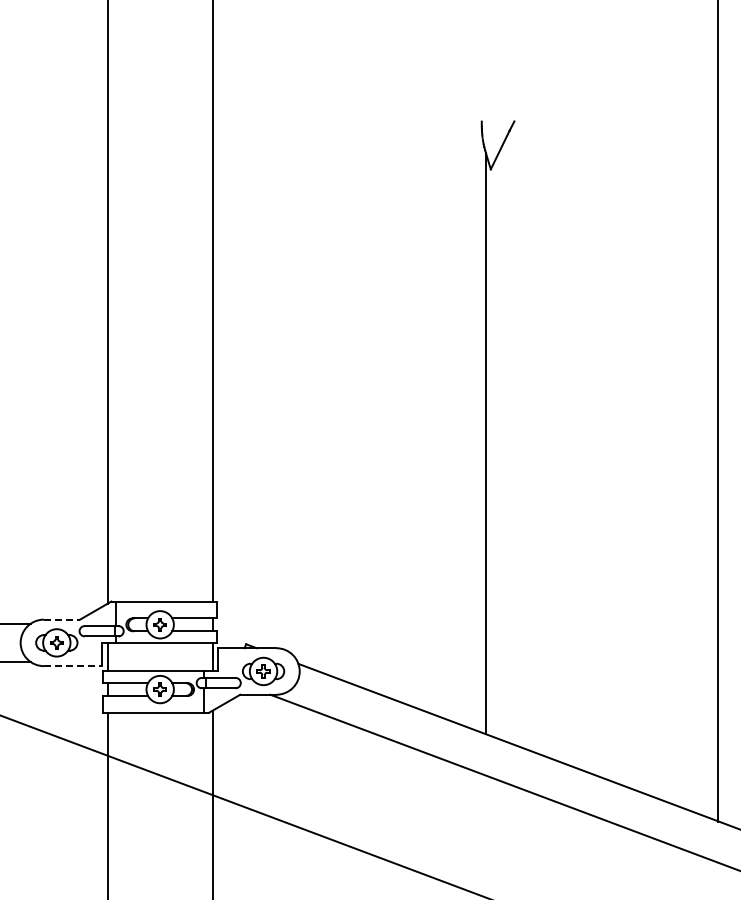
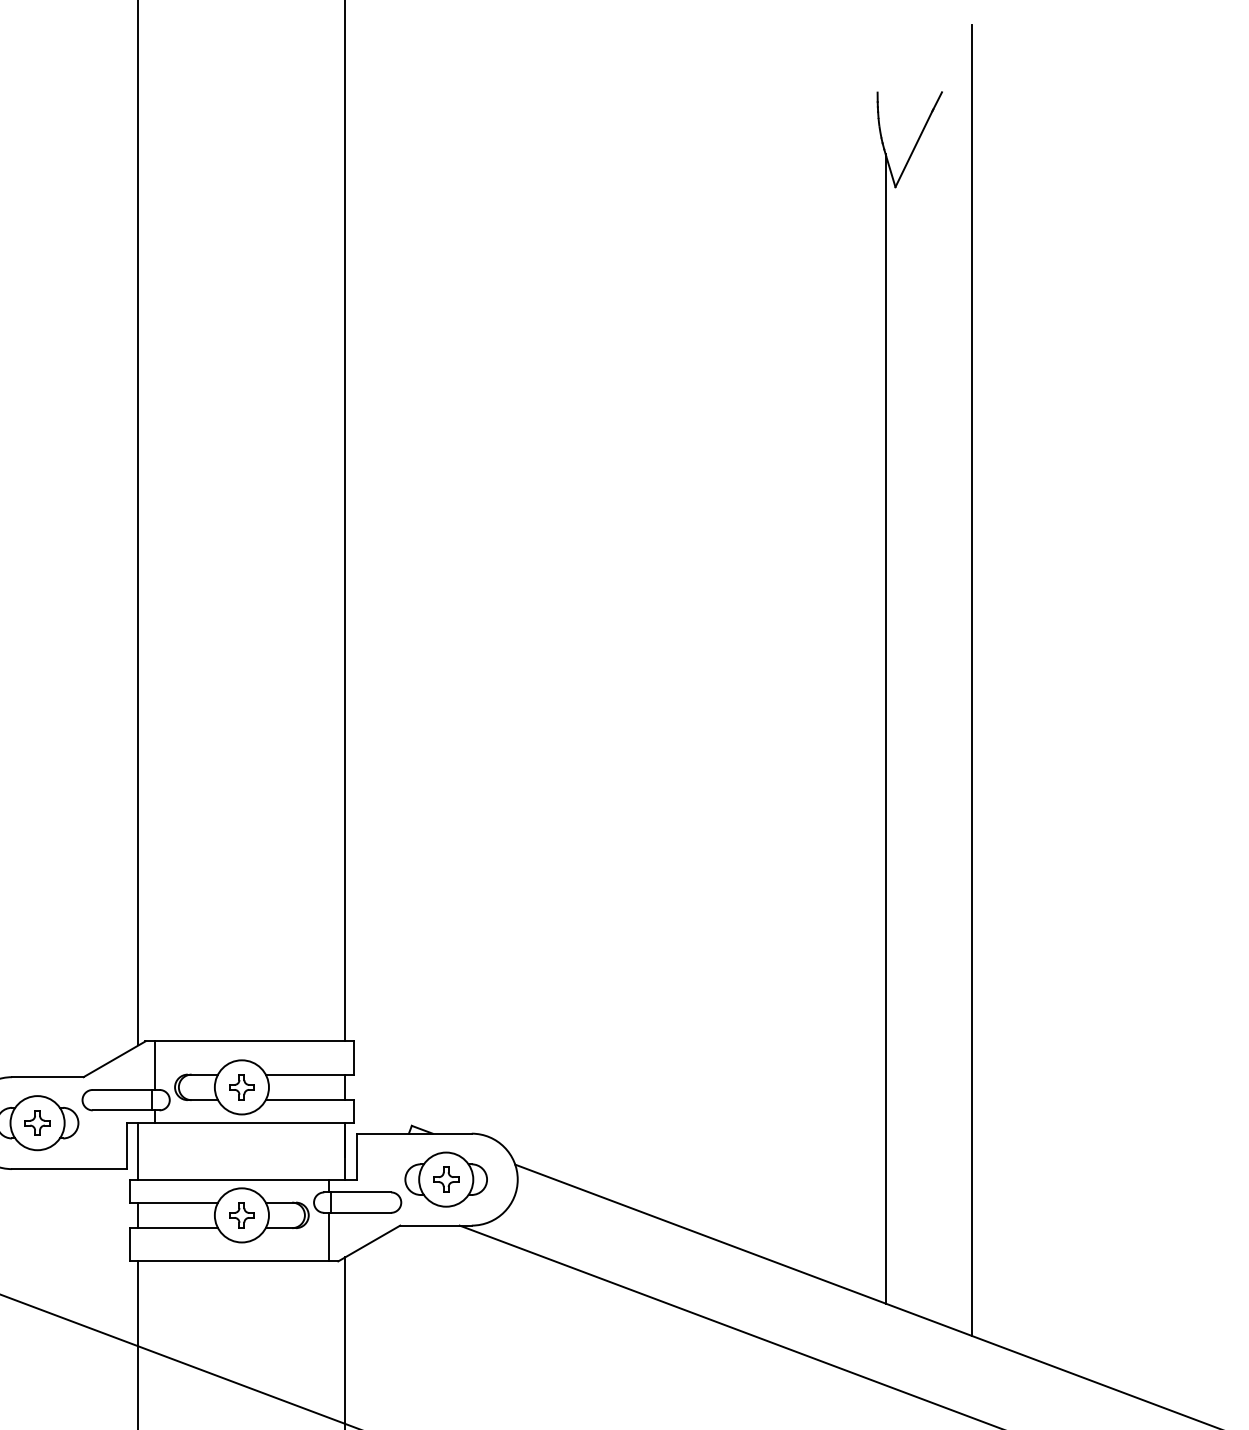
line: (529, 418) -> (971, 679), added
line: (62, 619) -> (48, 1076), dashed -> solid
line: (73, 666) -> (70, 1169), dashed -> solid

